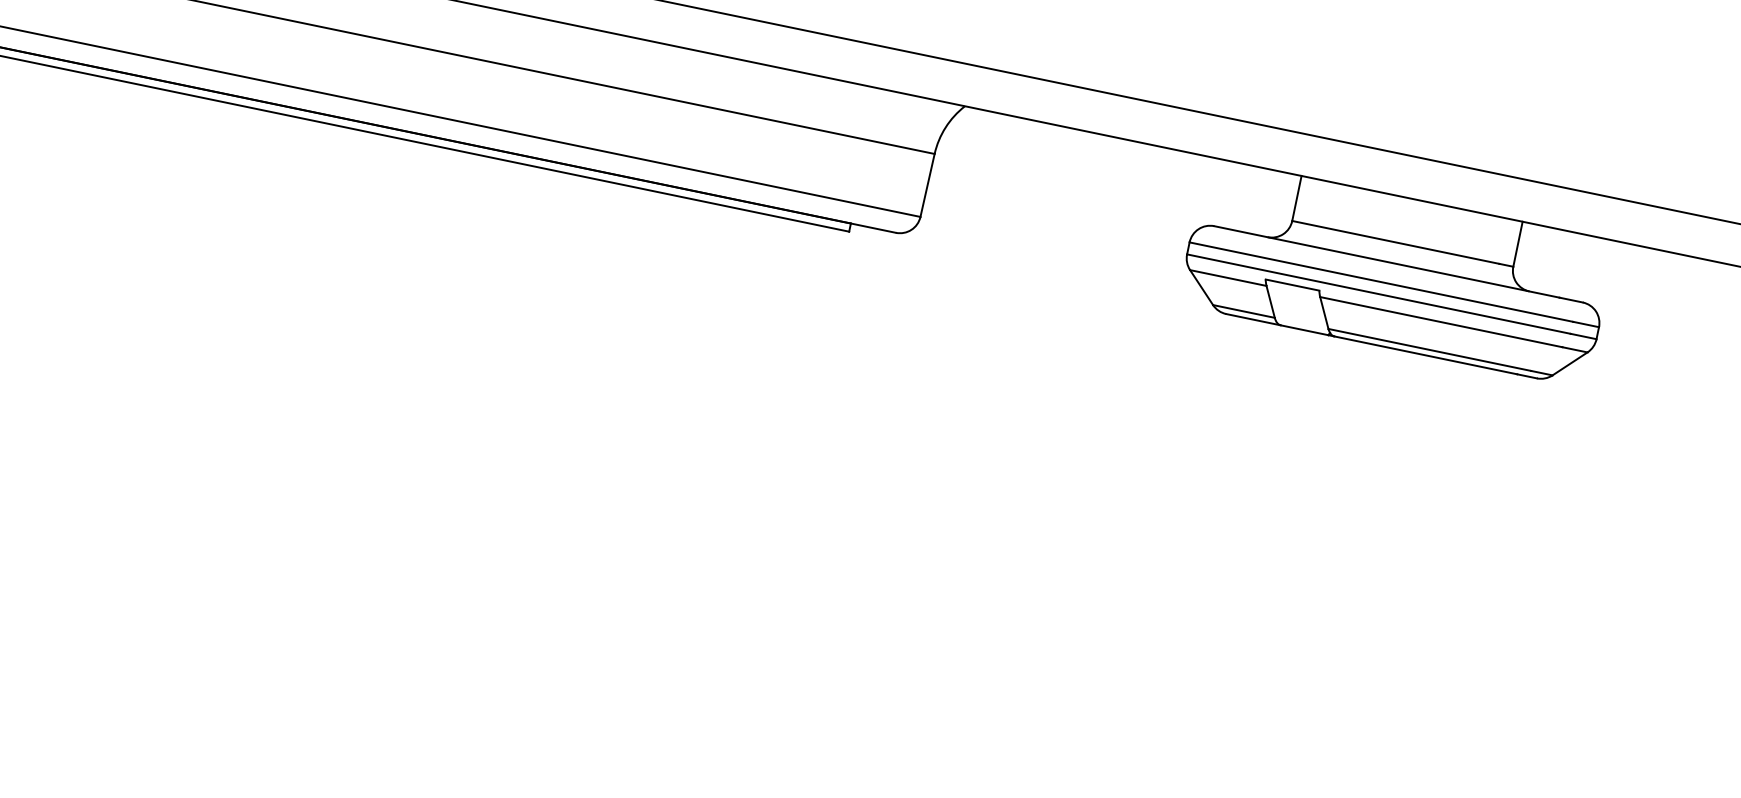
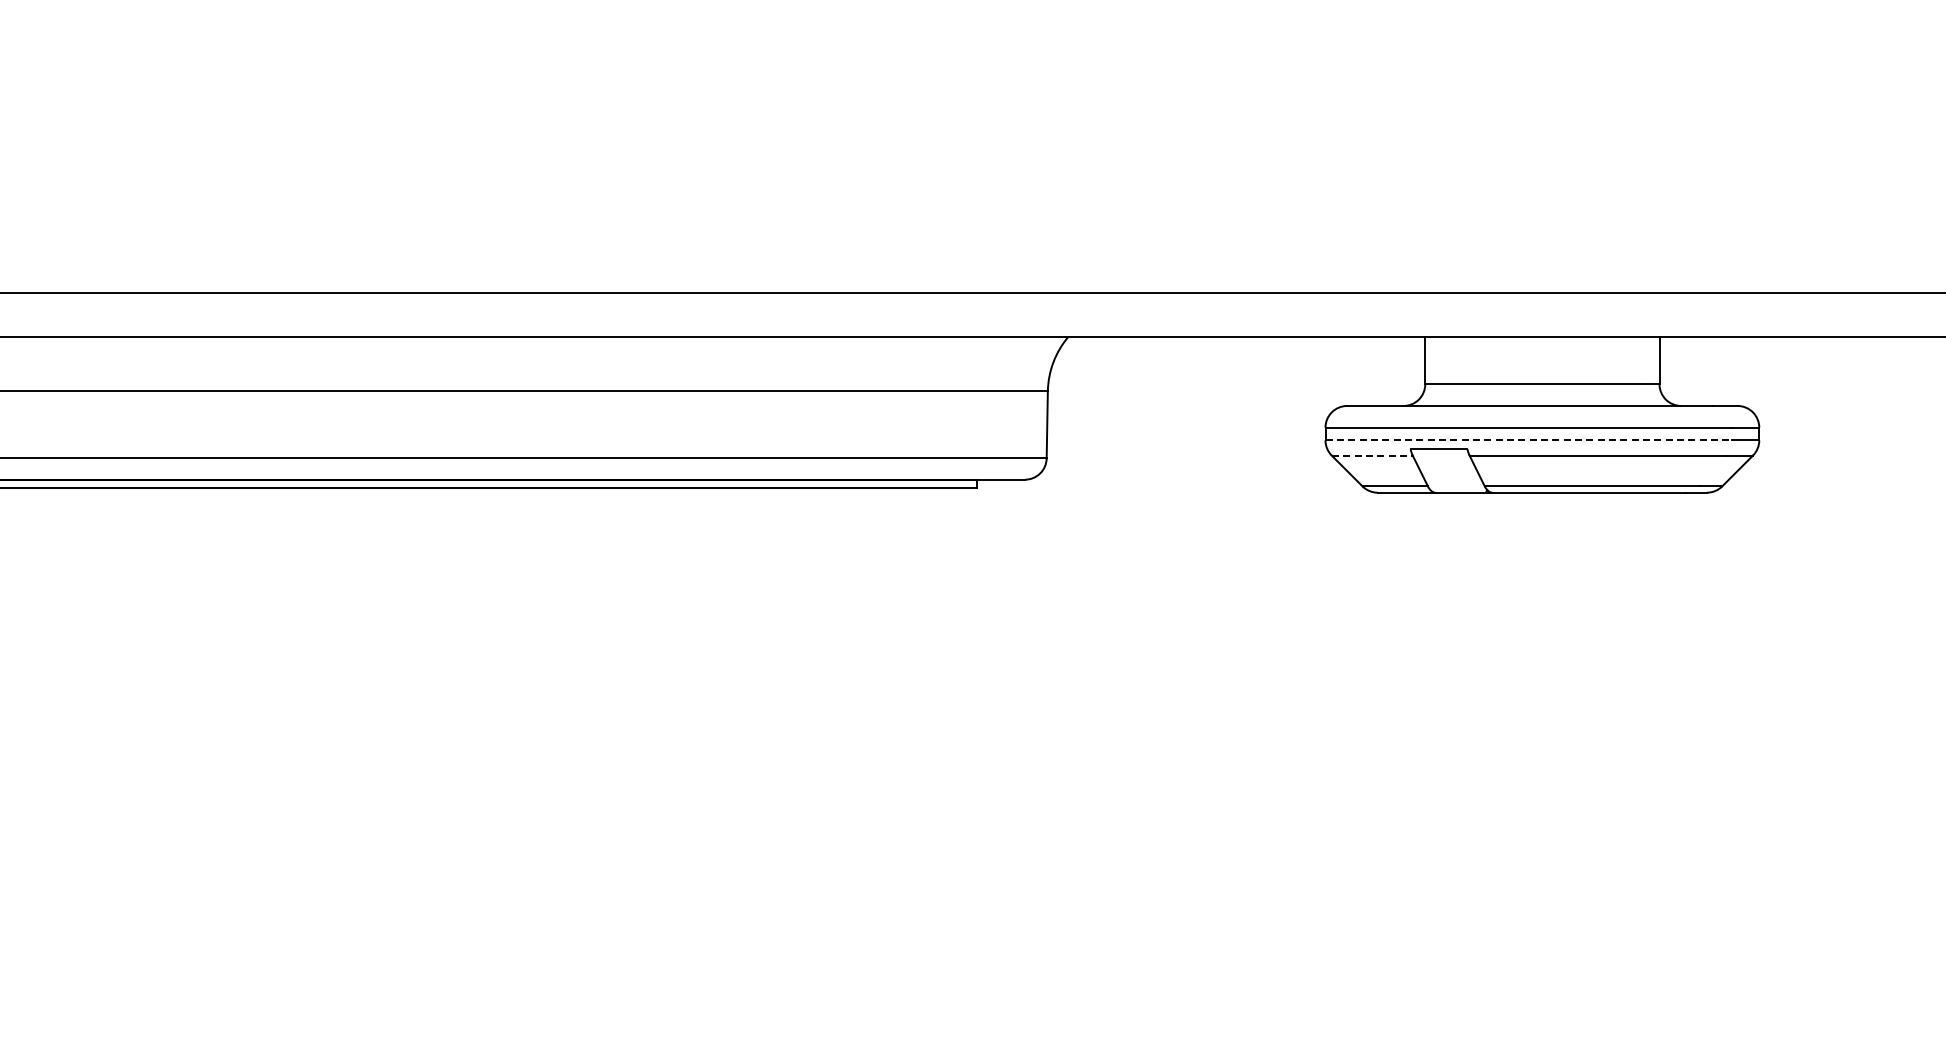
line: (1228, 277) -> (1372, 455), solid -> dashed
line: (1379, 294) -> (1529, 440), solid -> dashed

